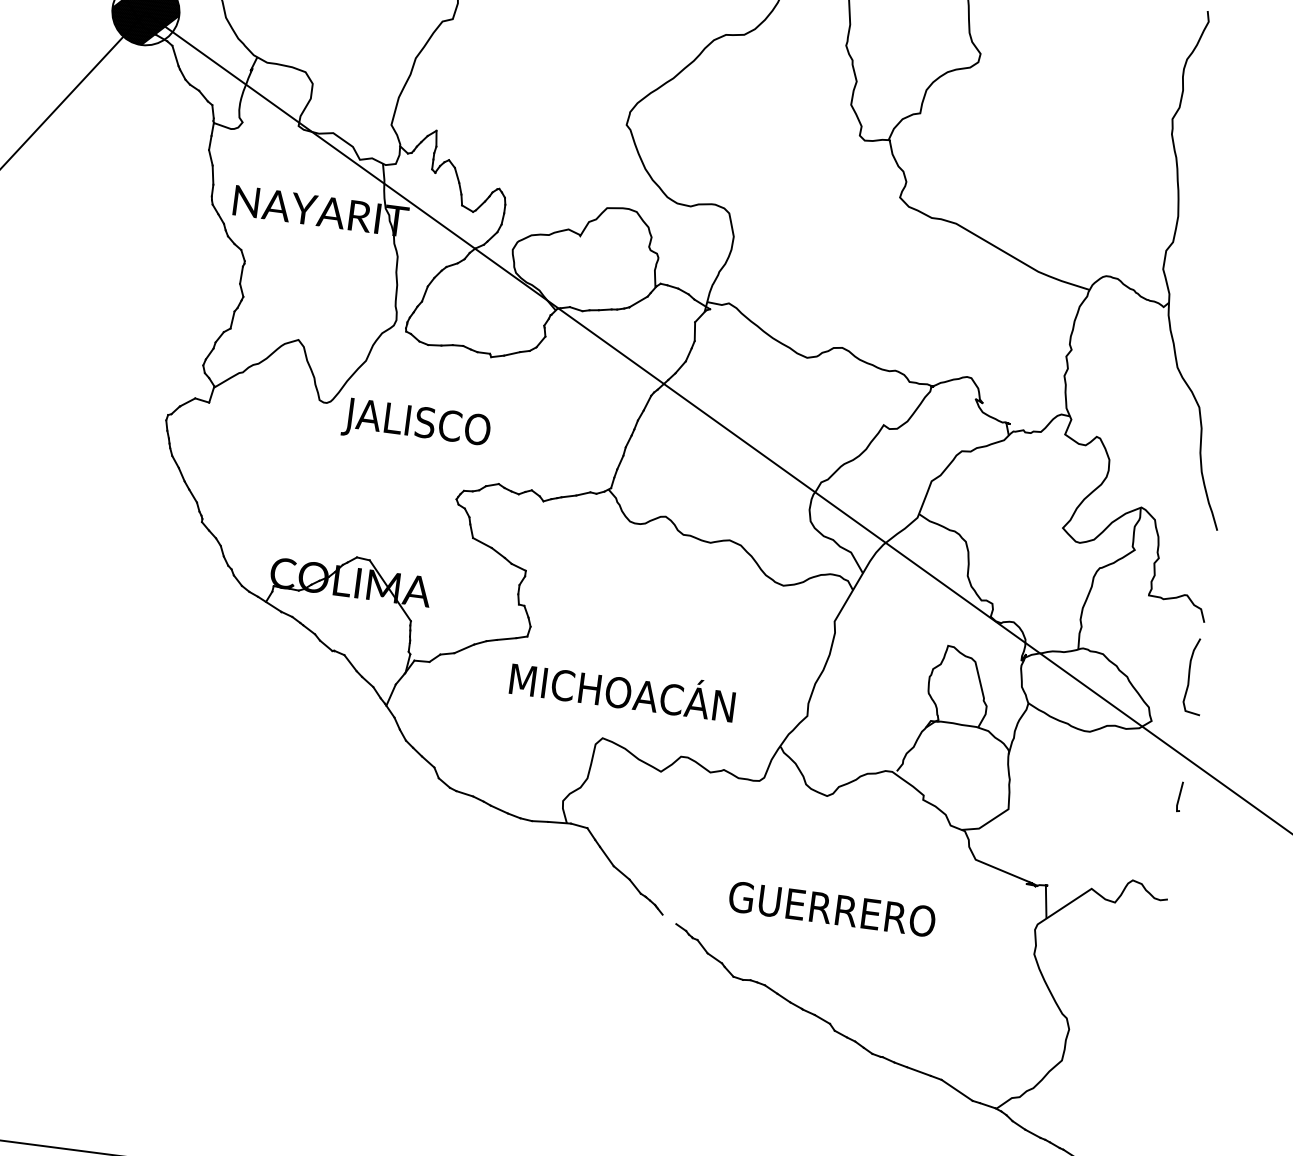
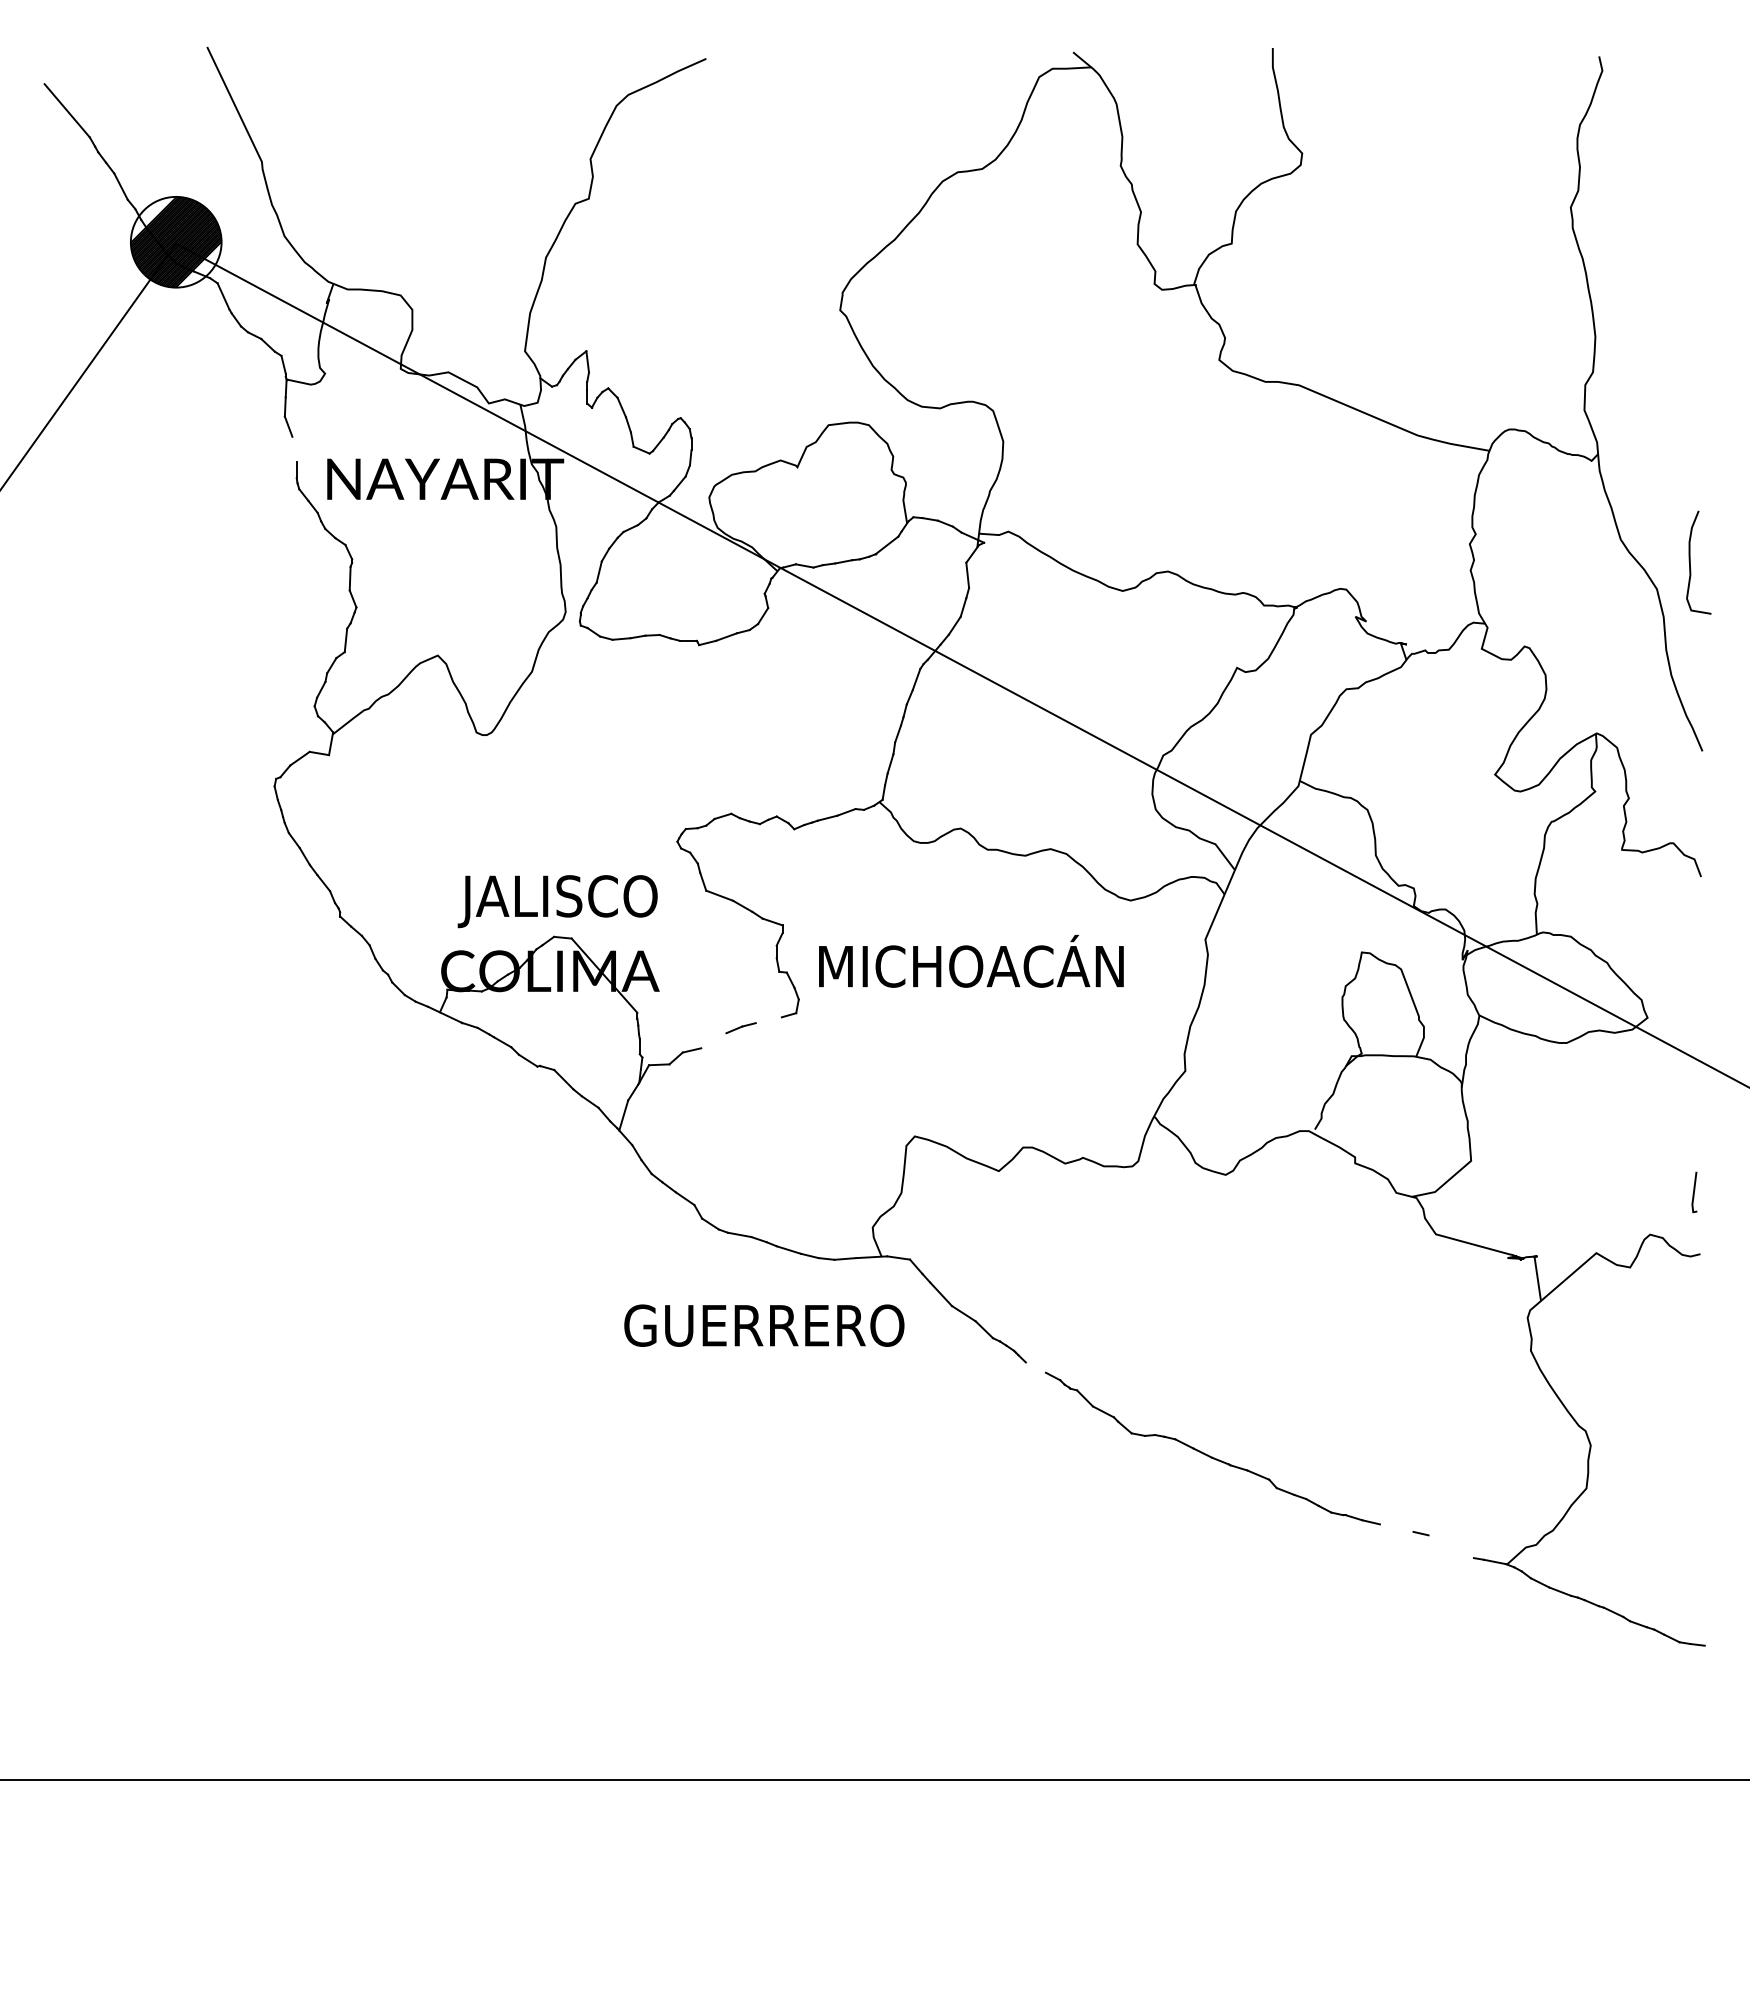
line: (212, 175) -> (294, 449), removed
text: (416, 425) -> (557, 901), moved
line: (506, 639) -> (768, 1020), removed
line: (464, 648) -> (713, 1040), removed
curve: (1189, 675) -> (1690, 562), moved
text: (622, 689) -> (971, 961), moved
line: (1179, 796) -> (1694, 1192), moved
text: (832, 909) -> (764, 1325), moved
line: (918, 1071) -> (1396, 1527), removed
line: (956, 1090) -> (1450, 1546), removed

